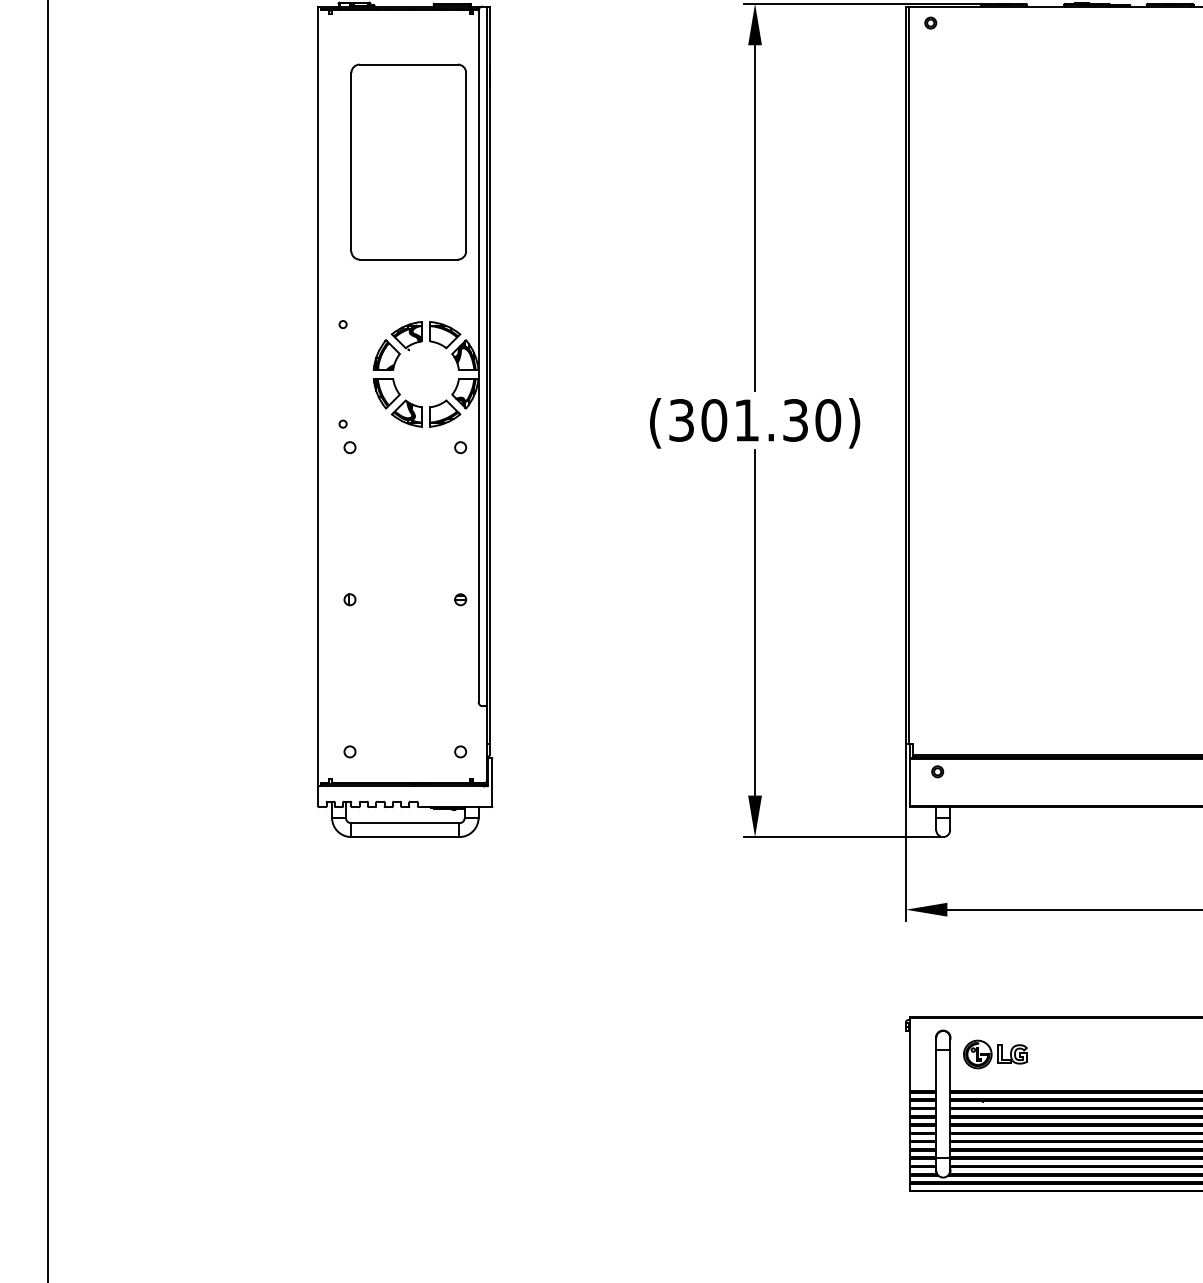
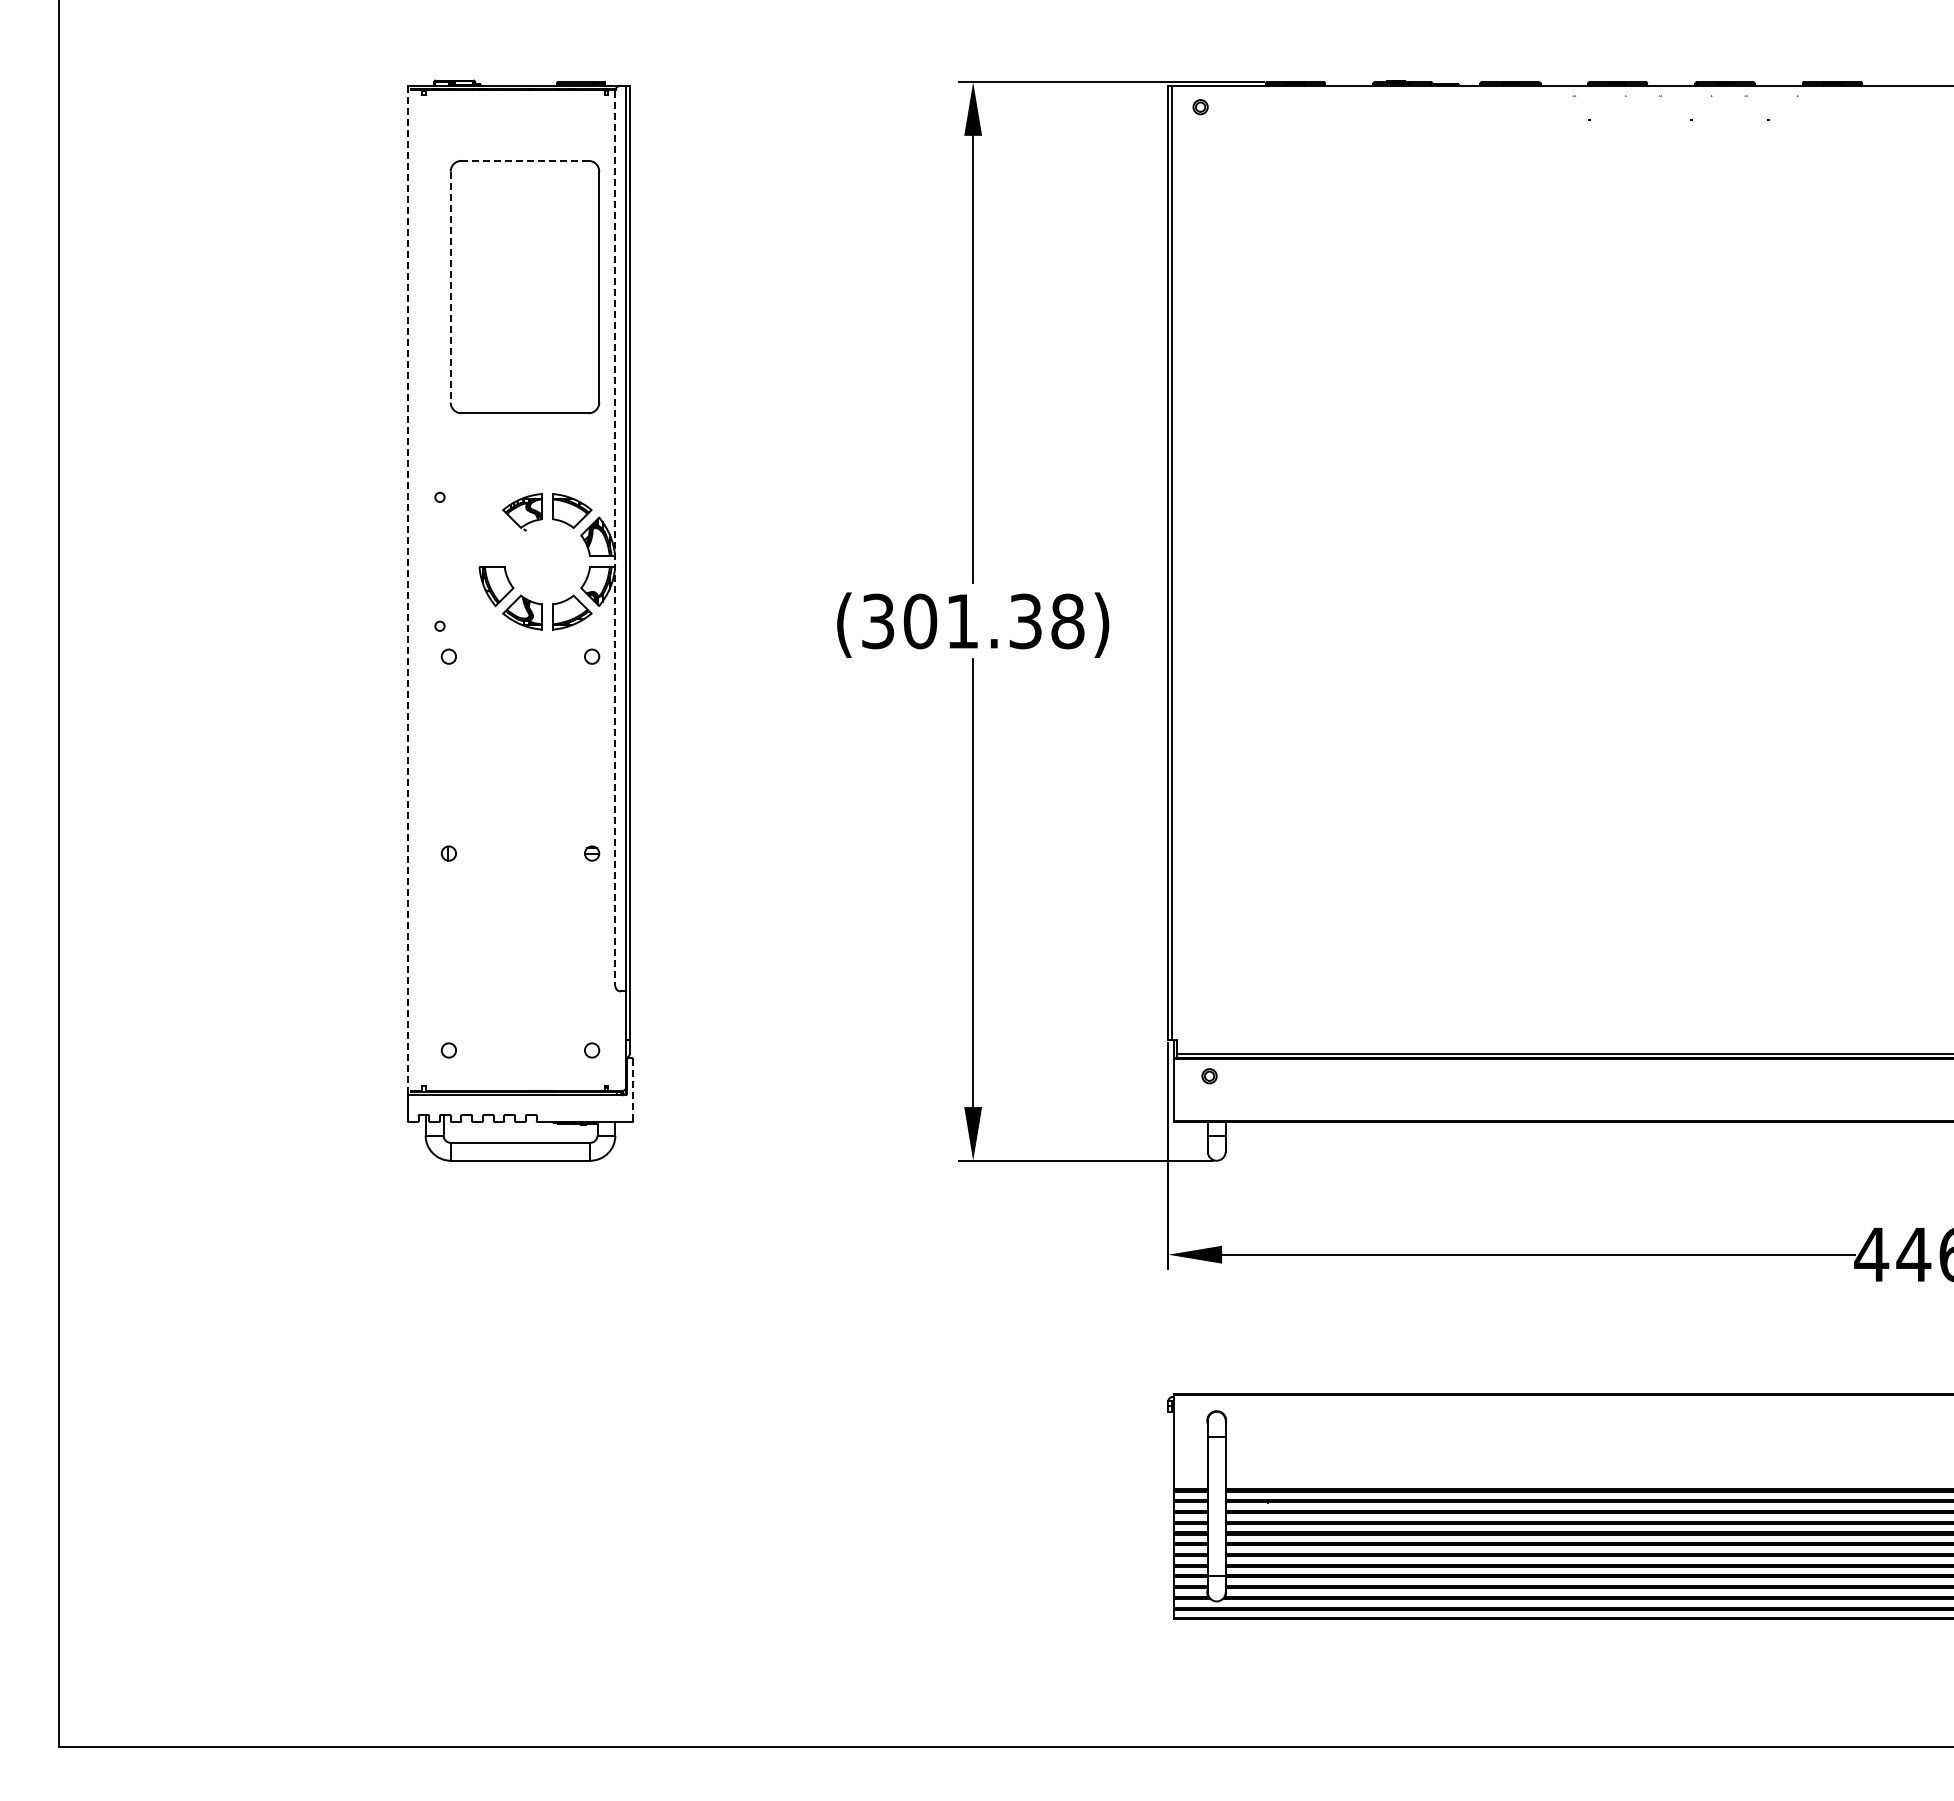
line: (409, 64) -> (525, 160), solid -> dashed
line: (351, 162) -> (450, 287), solid -> dashed
part: (386, 354) -> (496, 536), removed
line: (478, 357) -> (615, 539), solid -> dashed
line: (318, 396) -> (407, 590), solid -> dashed
text: (827, 420) -> (1067, 621), (301.30) -> (301.38)
line: (492, 782) -> (633, 1090), solid -> dashed
part: (994, 1054) -> (1283, 1441), removed

